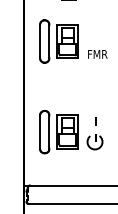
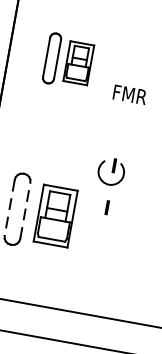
part: (58, 41) -> (67, 61), size x0.7
line: (40, 132) -> (10, 208), solid -> dashed
line: (49, 132) -> (25, 211), solid -> dashed
part: (94, 142) -> (110, 172), moved

